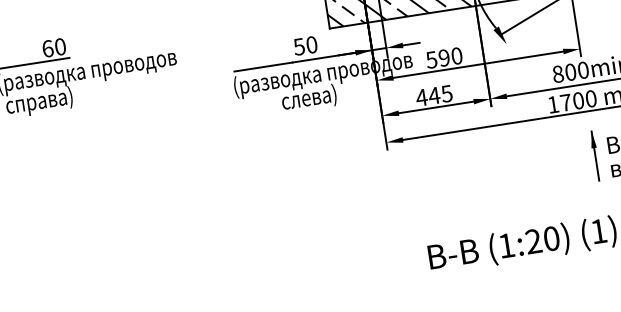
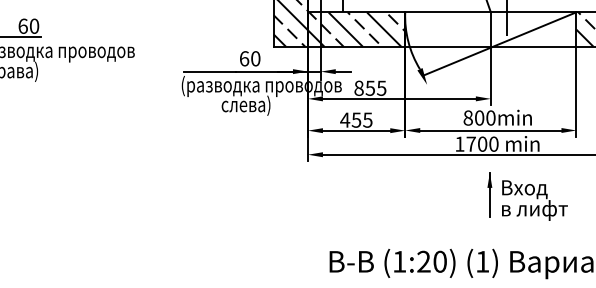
text: (299, 46) -> (244, 58), 50 -> 60
text: (444, 57) -> (370, 87), 590 -> 855
text: (434, 95) -> (356, 119), 445 -> 455

